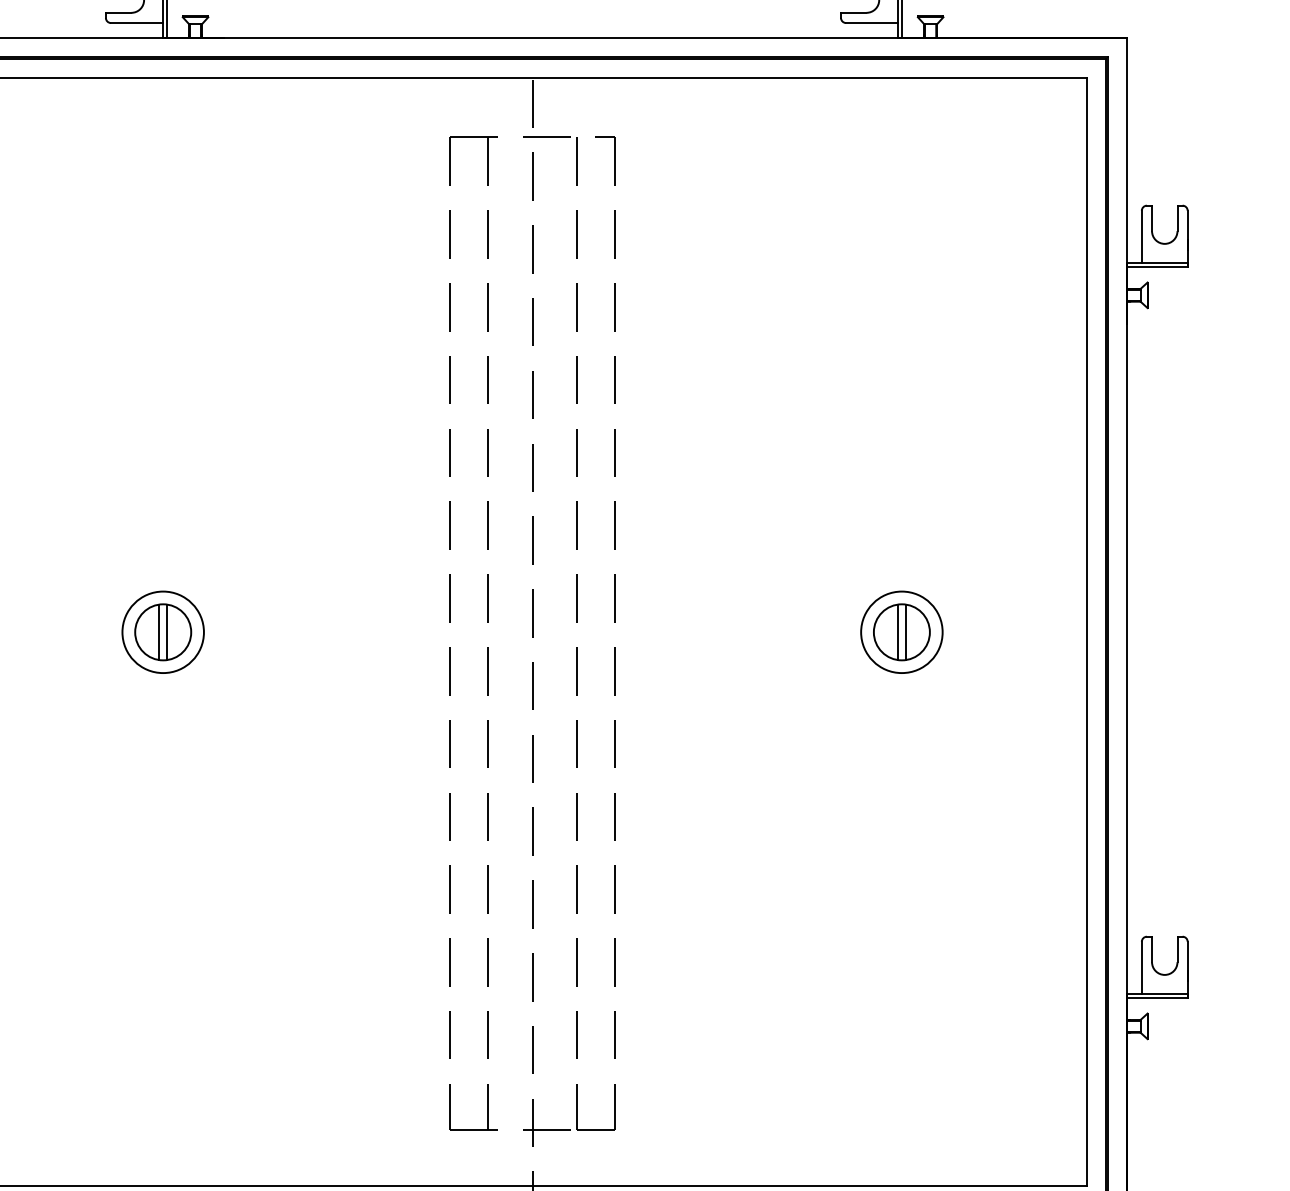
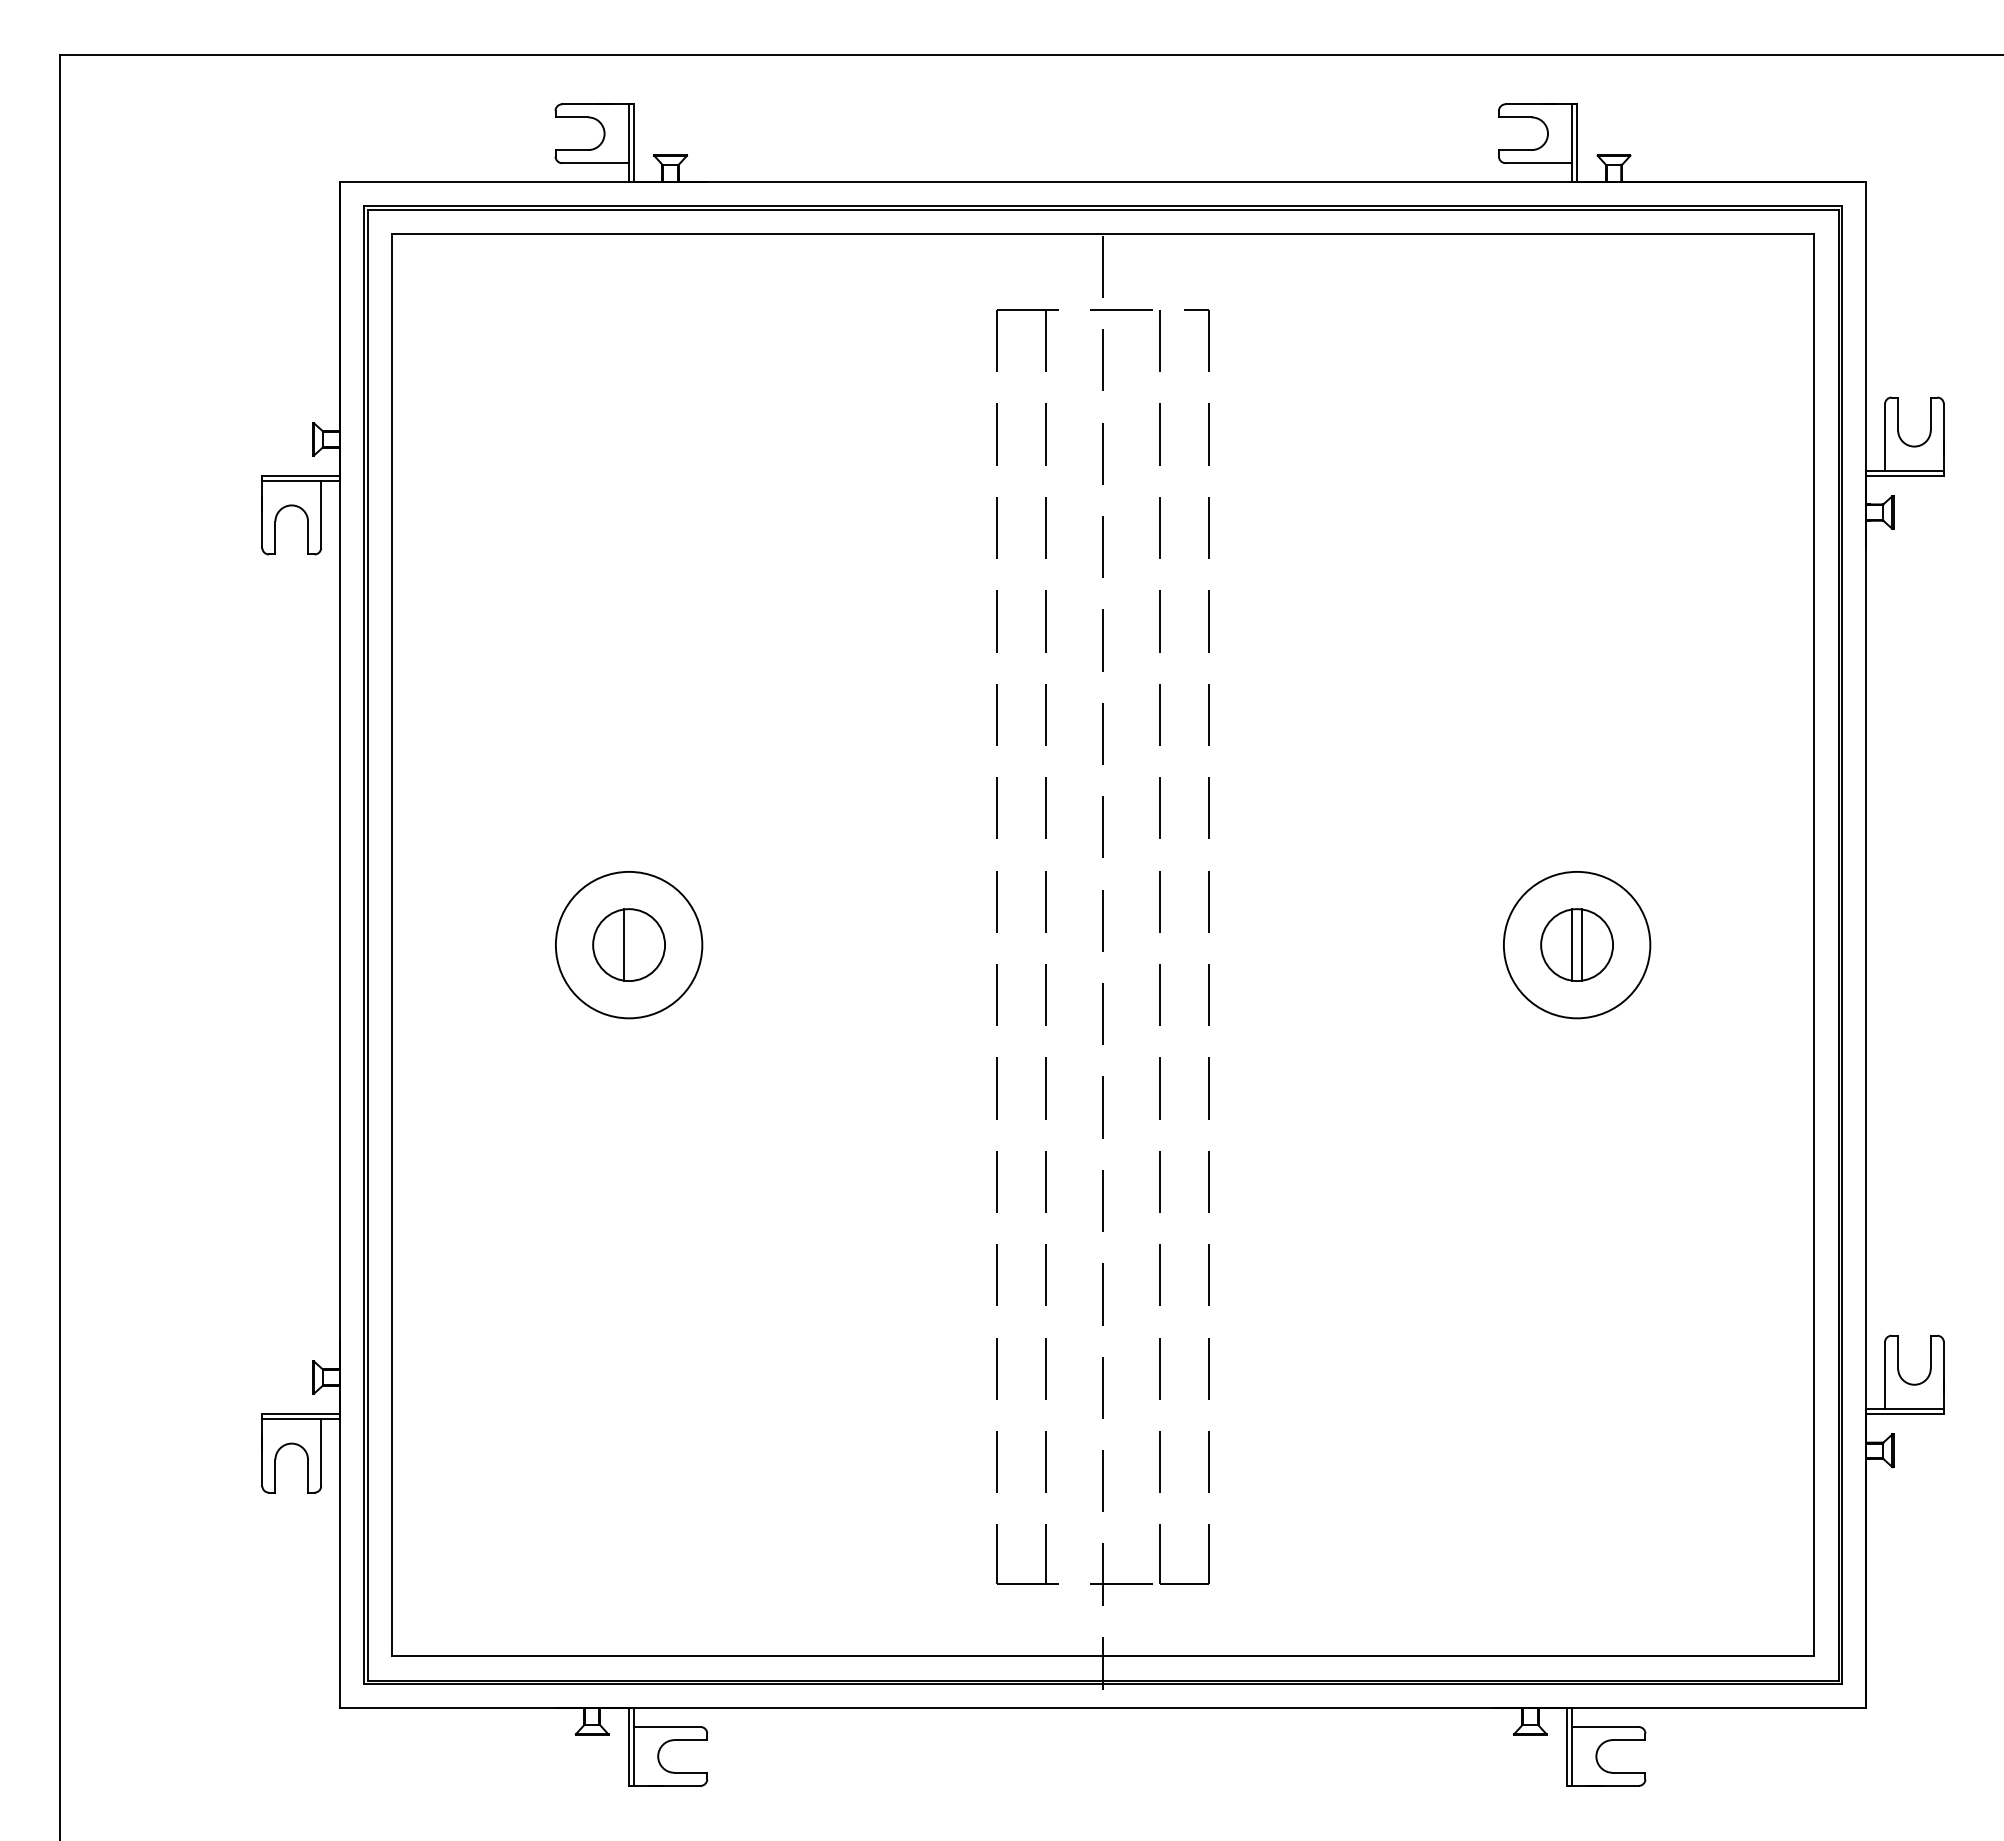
circle: (162, 631) -> (628, 944), size x1.4
line: (167, 631) -> (634, 944), removed
circle: (901, 631) -> (1576, 944), size x1.4

